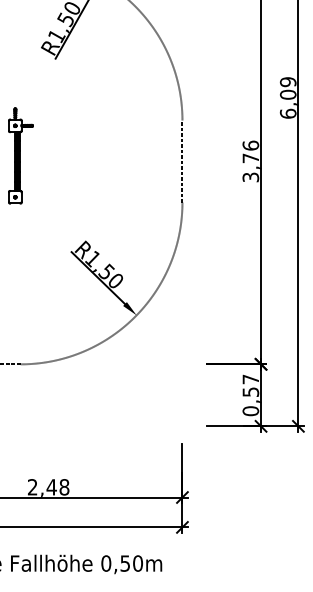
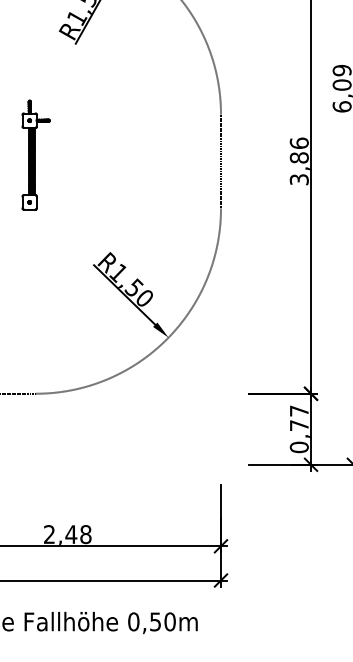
text: (250, 158) -> (298, 158), 3,76 -> 3,86
text: (250, 391) -> (298, 424), 0,57 -> 0,77

